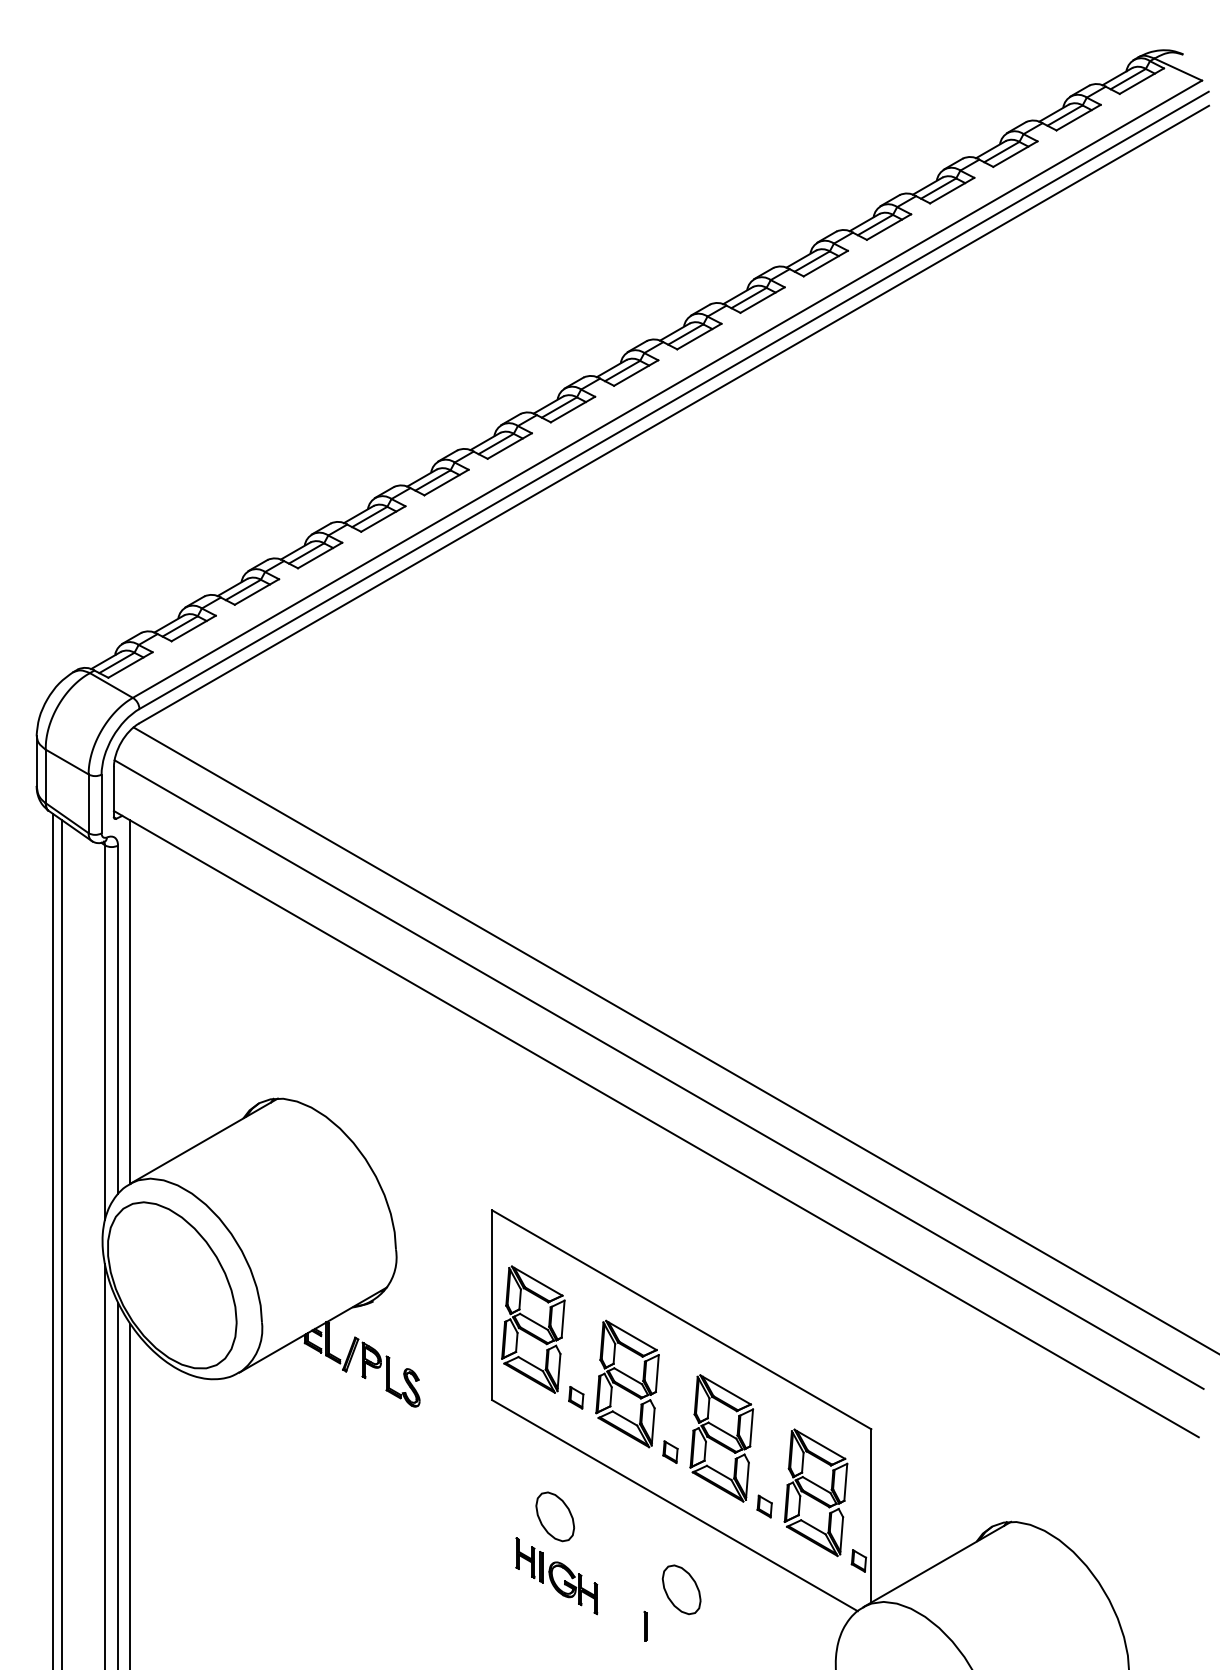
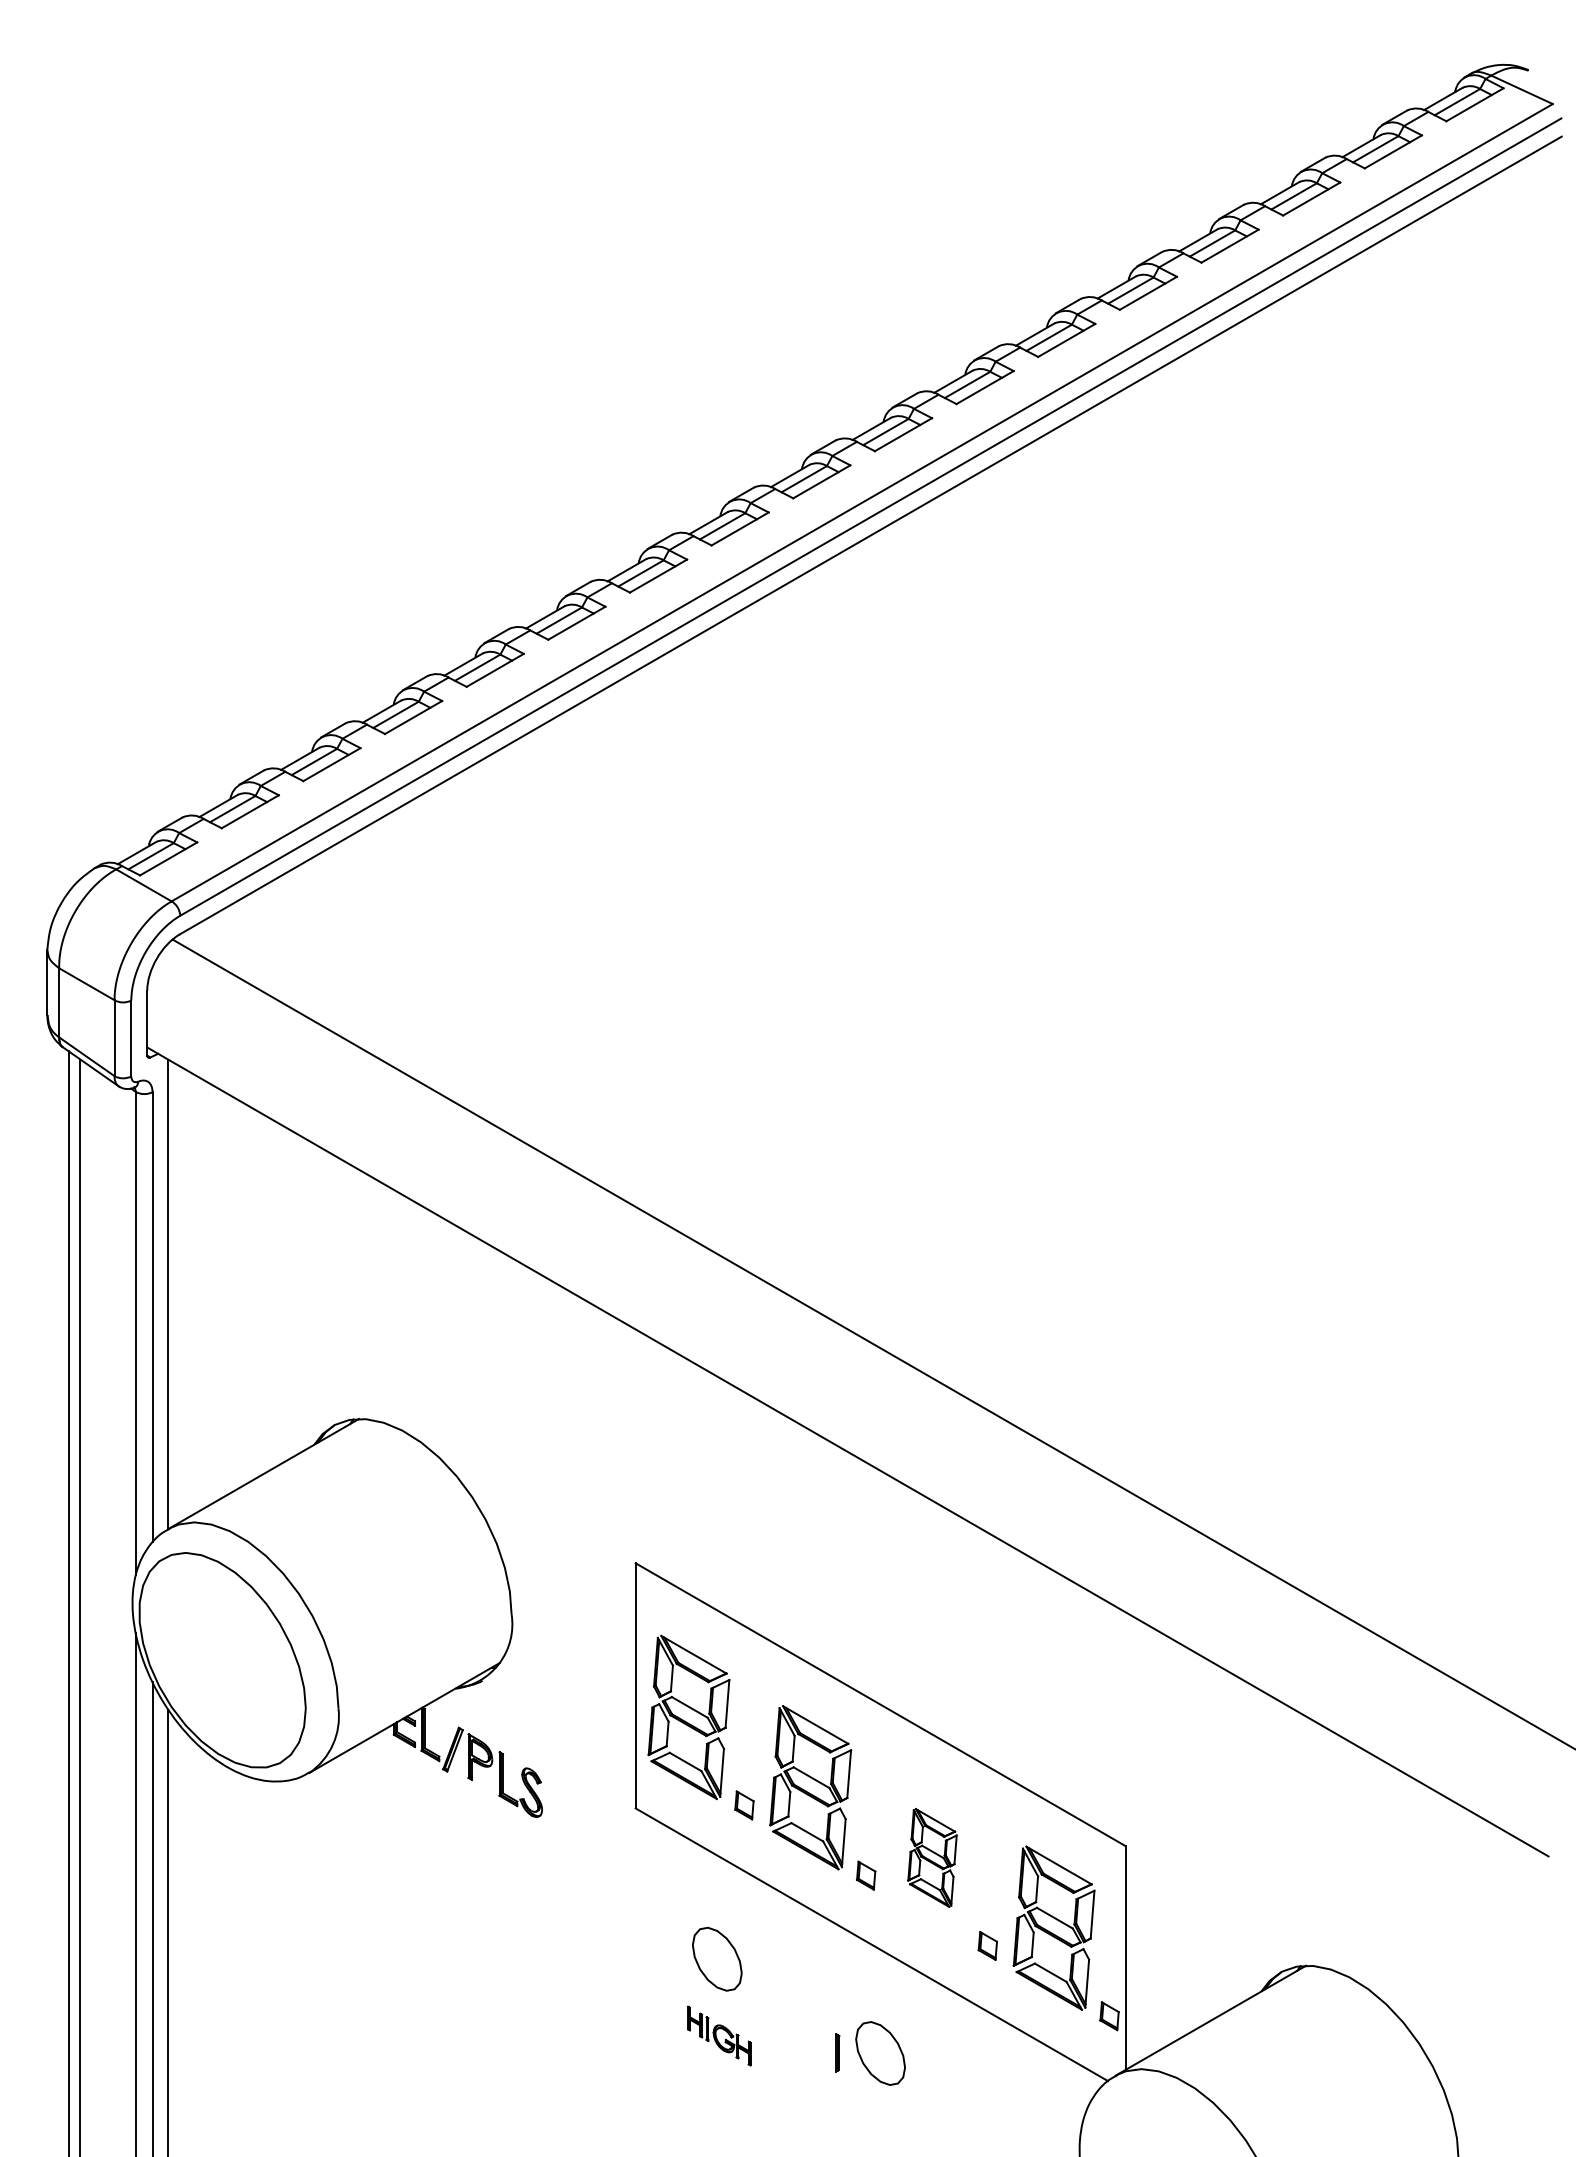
line: (658, 1074) -> (850, 1387), removed
part: (721, 1438) -> (932, 1858), size x0.6
part: (556, 1576) -> (718, 2036), size x0.6
line: (645, 1625) -> (837, 2051), moved

